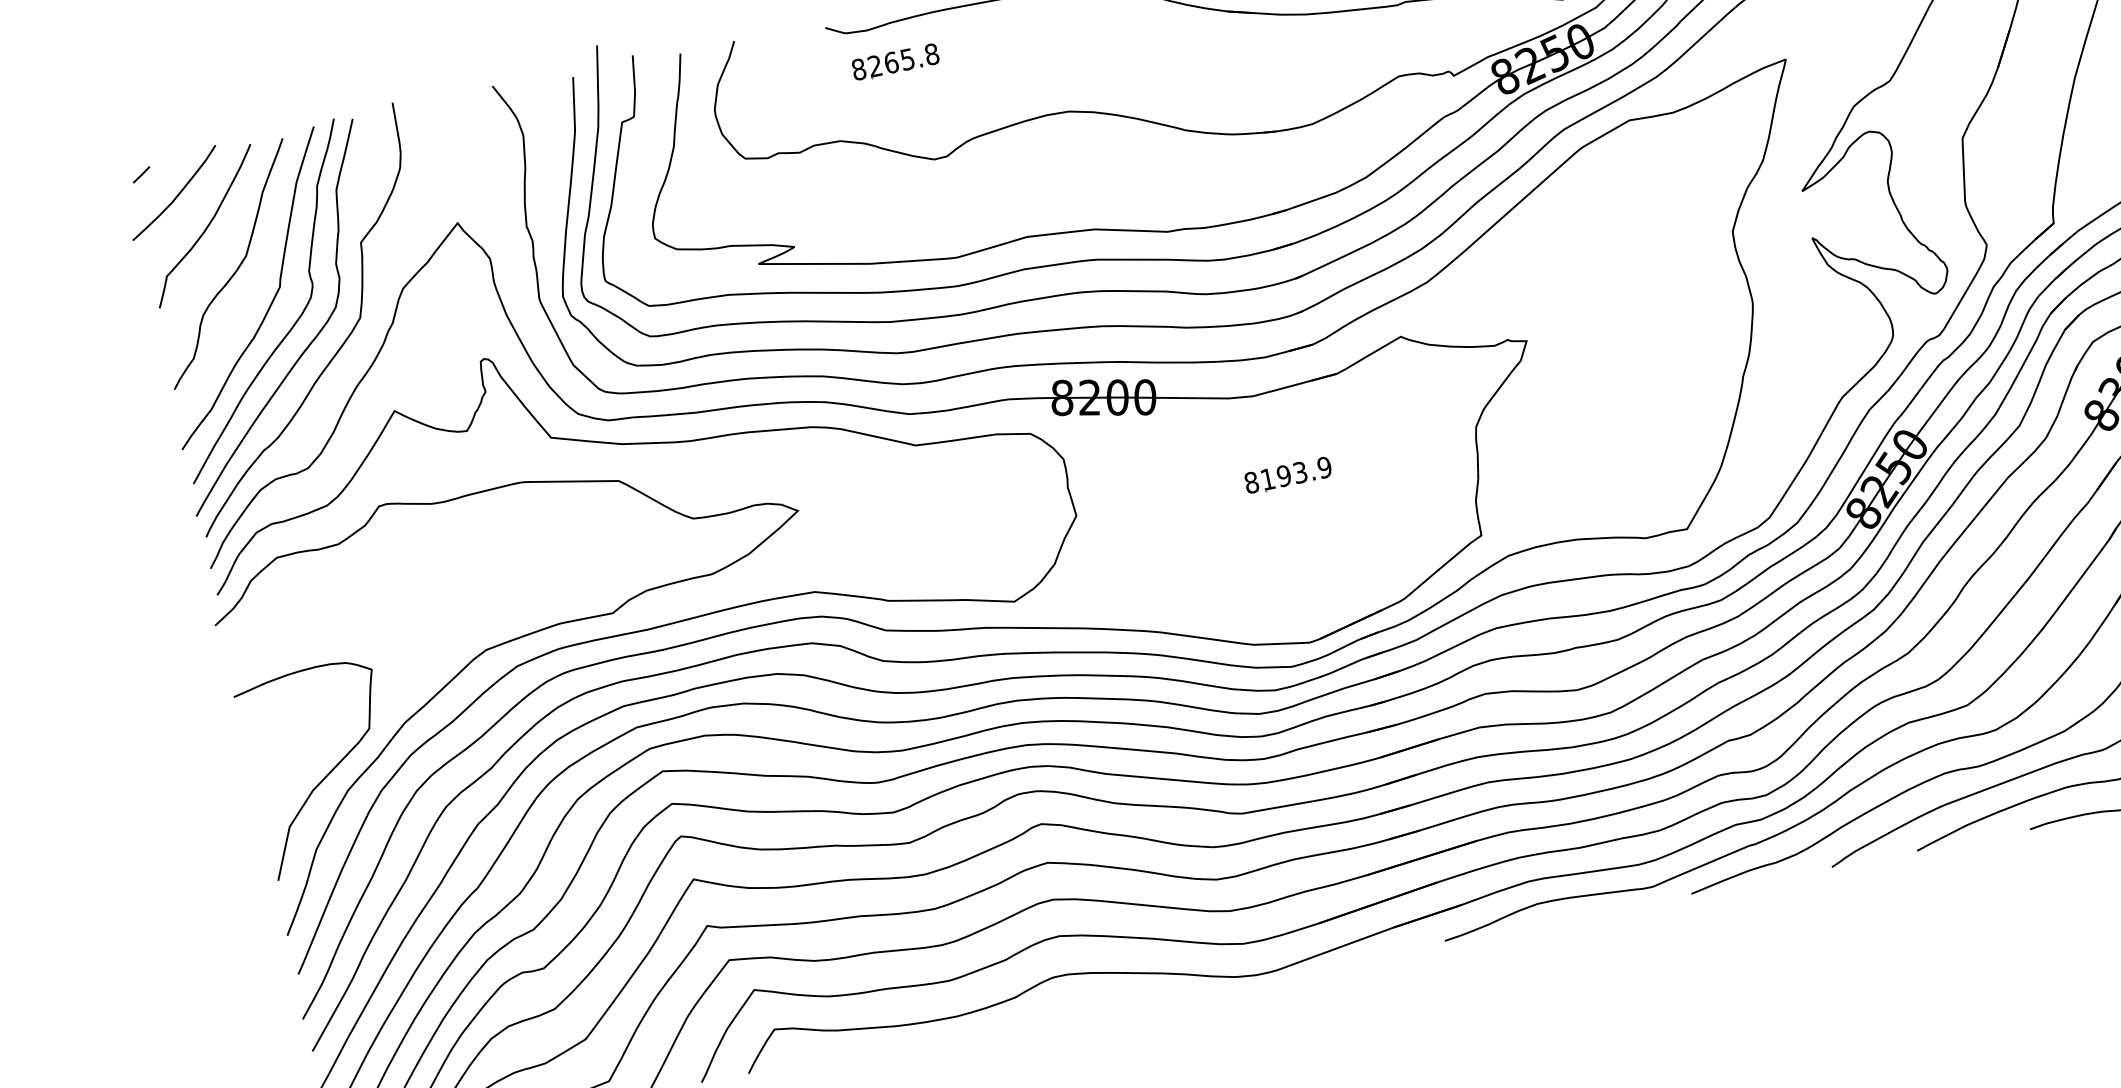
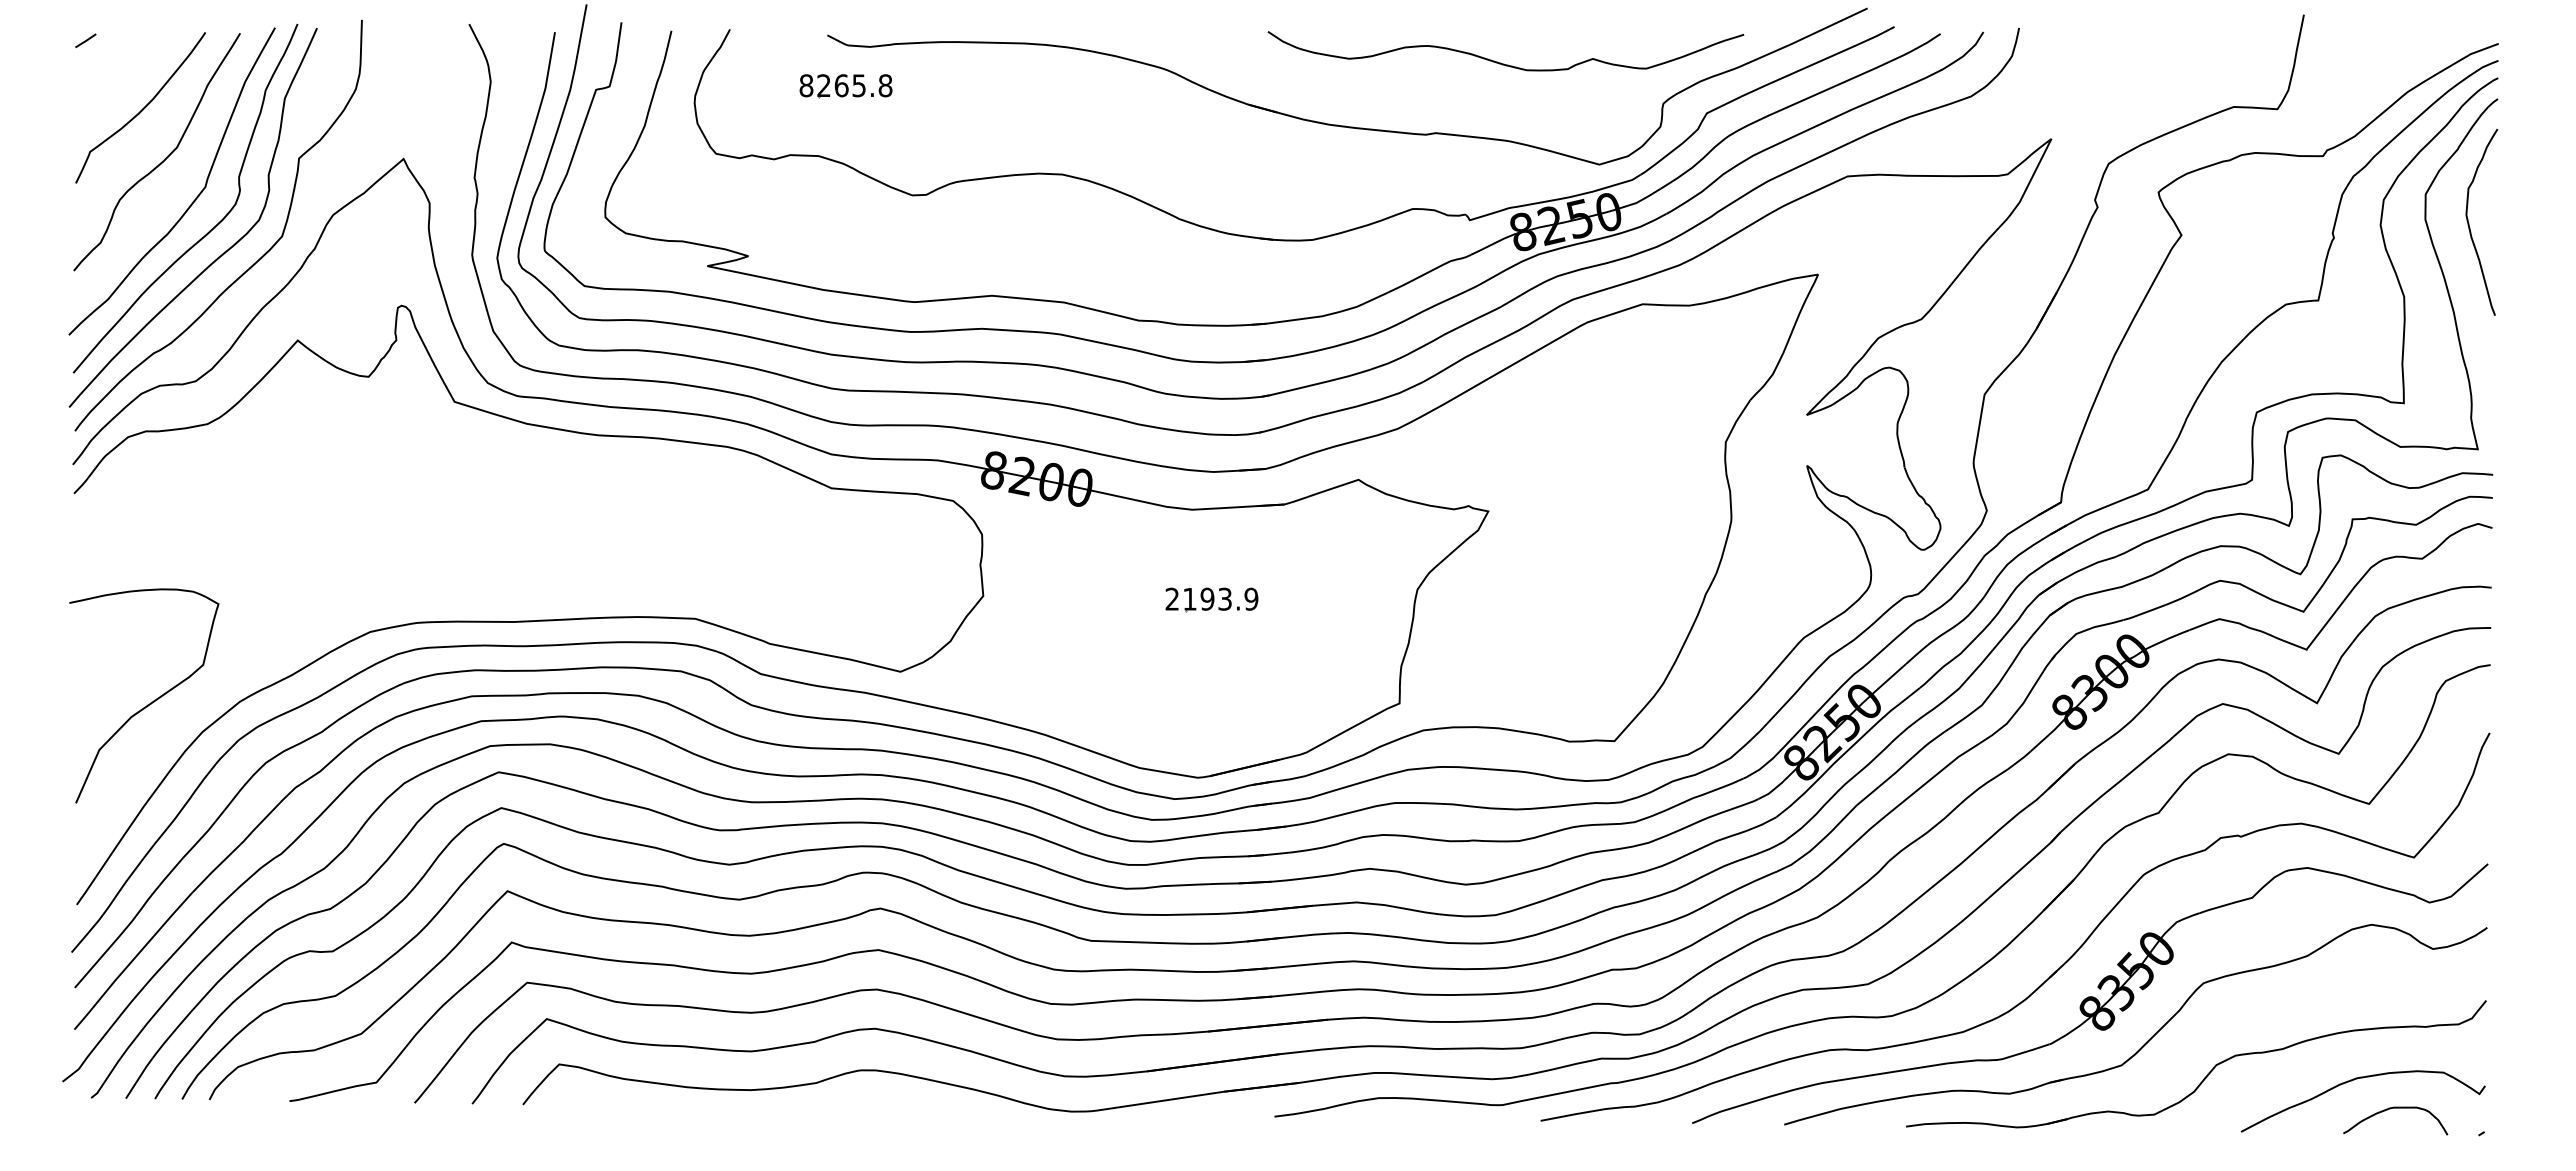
part: (895, 62) -> (845, 86), moved
curve: (177, 195) -> (118, 69), removed
text: (1251, 481) -> (1172, 598), 8193.9 -> 2193.9
curve: (516, 639) -> (375, 604), removed

